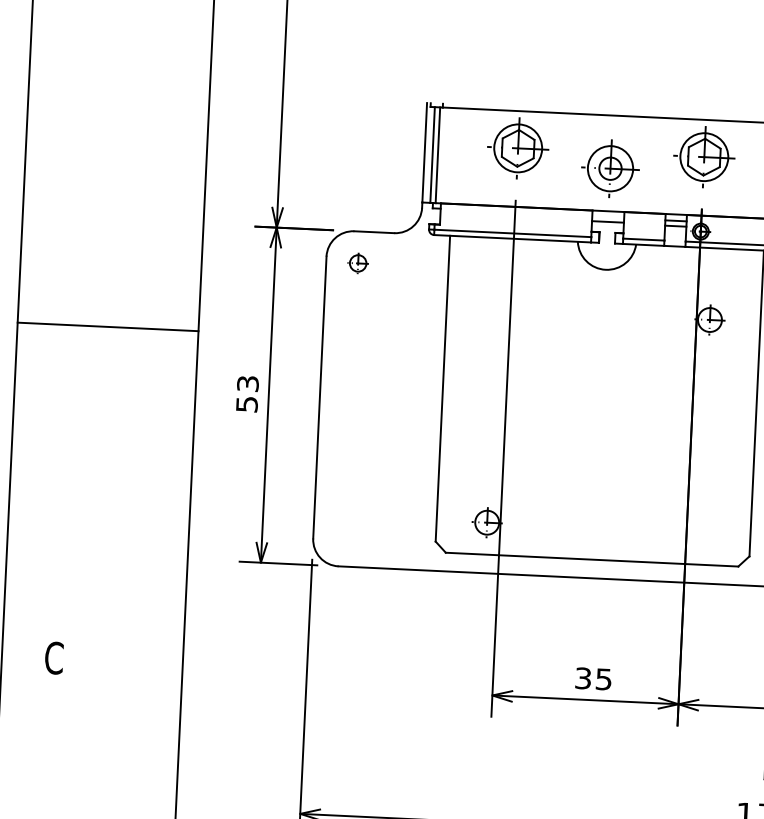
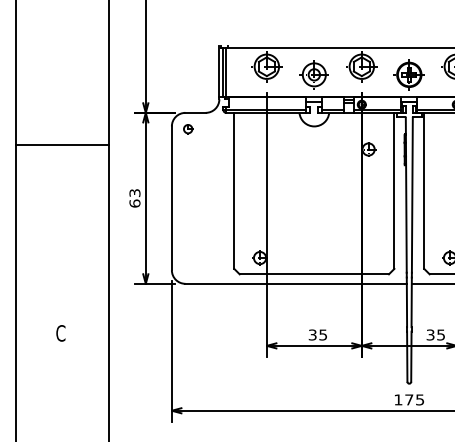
line: (108, 326) -> (62, 145), moved
text: (246, 404) -> (134, 203), 53 -> 63
text: (53, 658) -> (60, 333), moved

